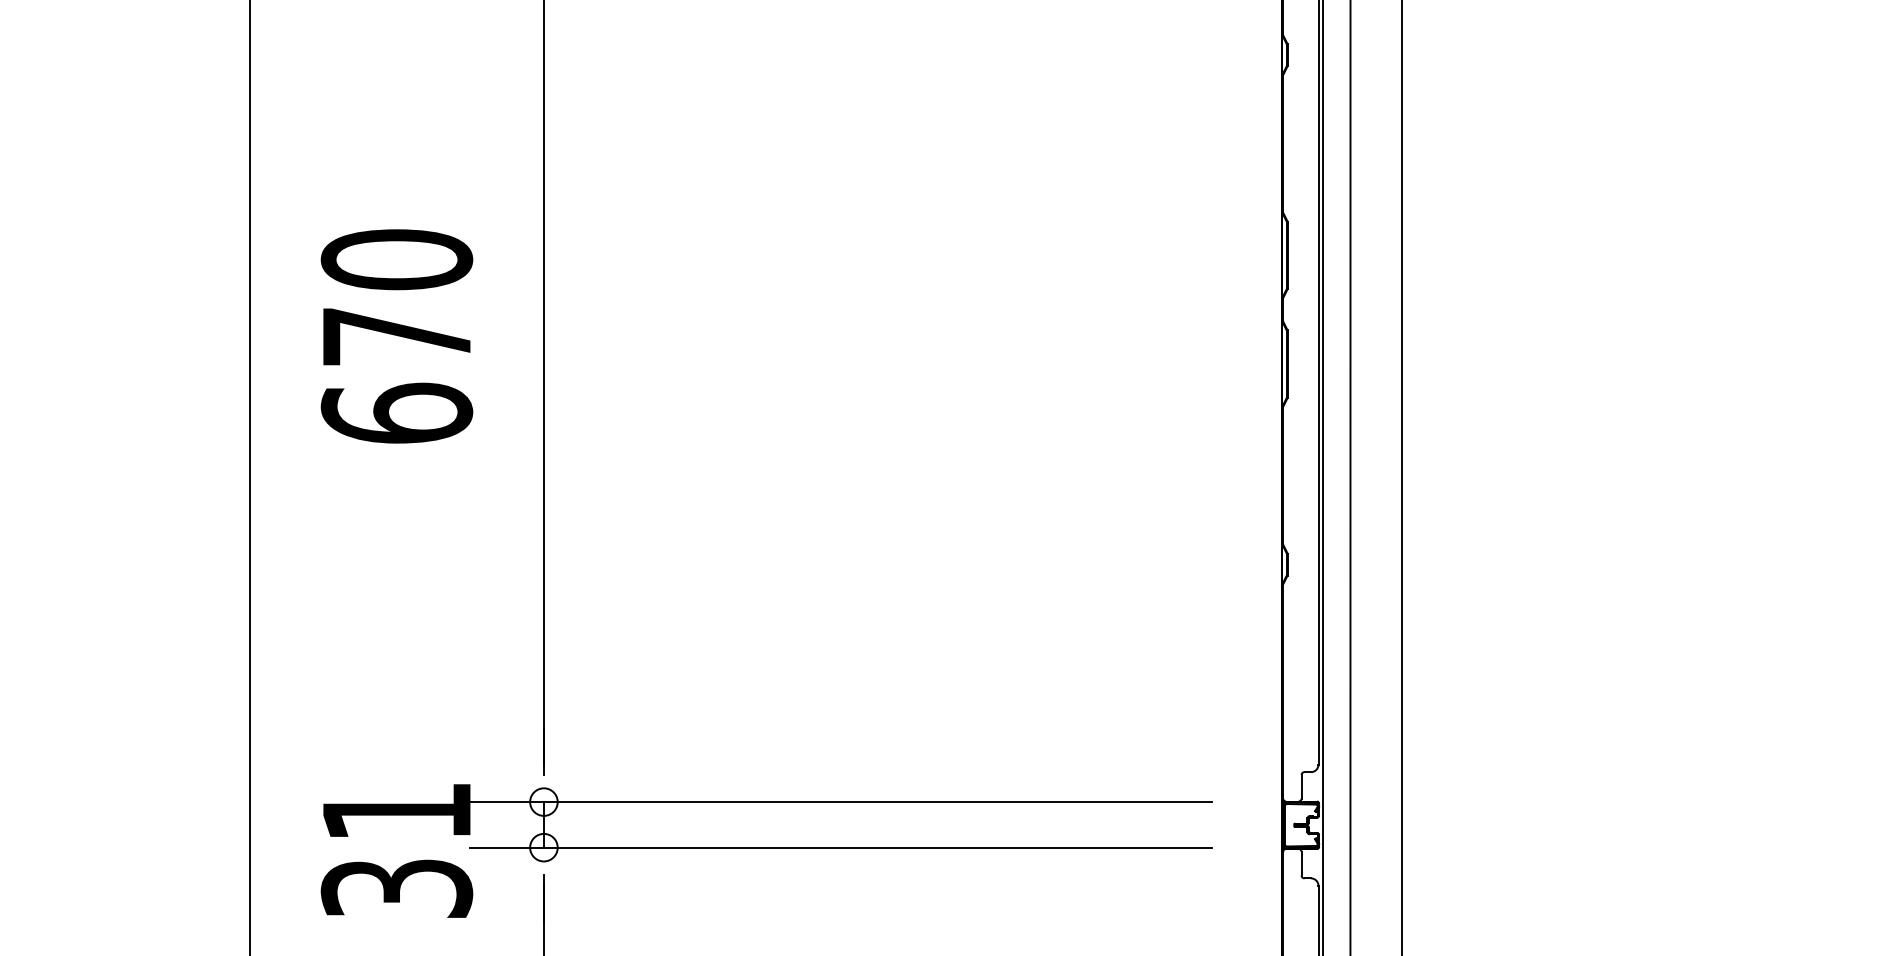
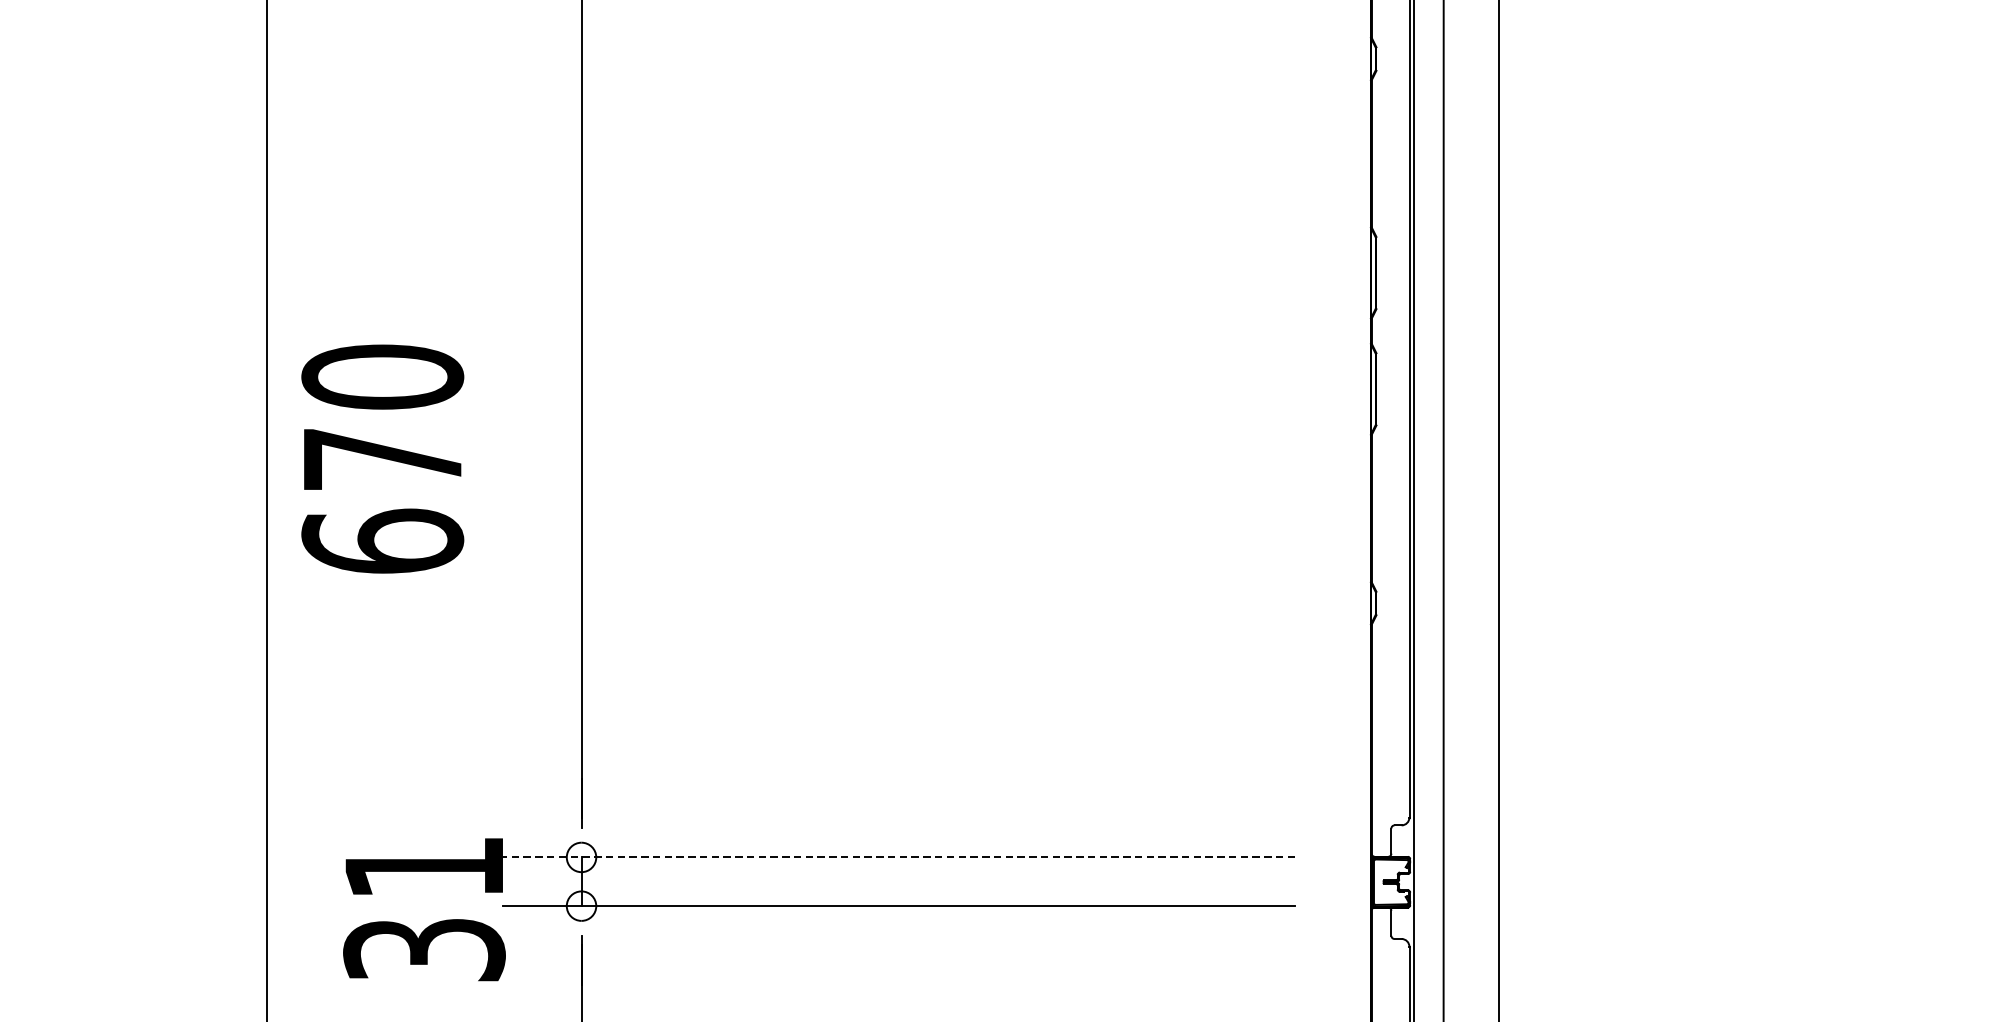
text: (396, 336) -> (382, 459), moved
line: (841, 802) -> (899, 857), solid -> dashed

